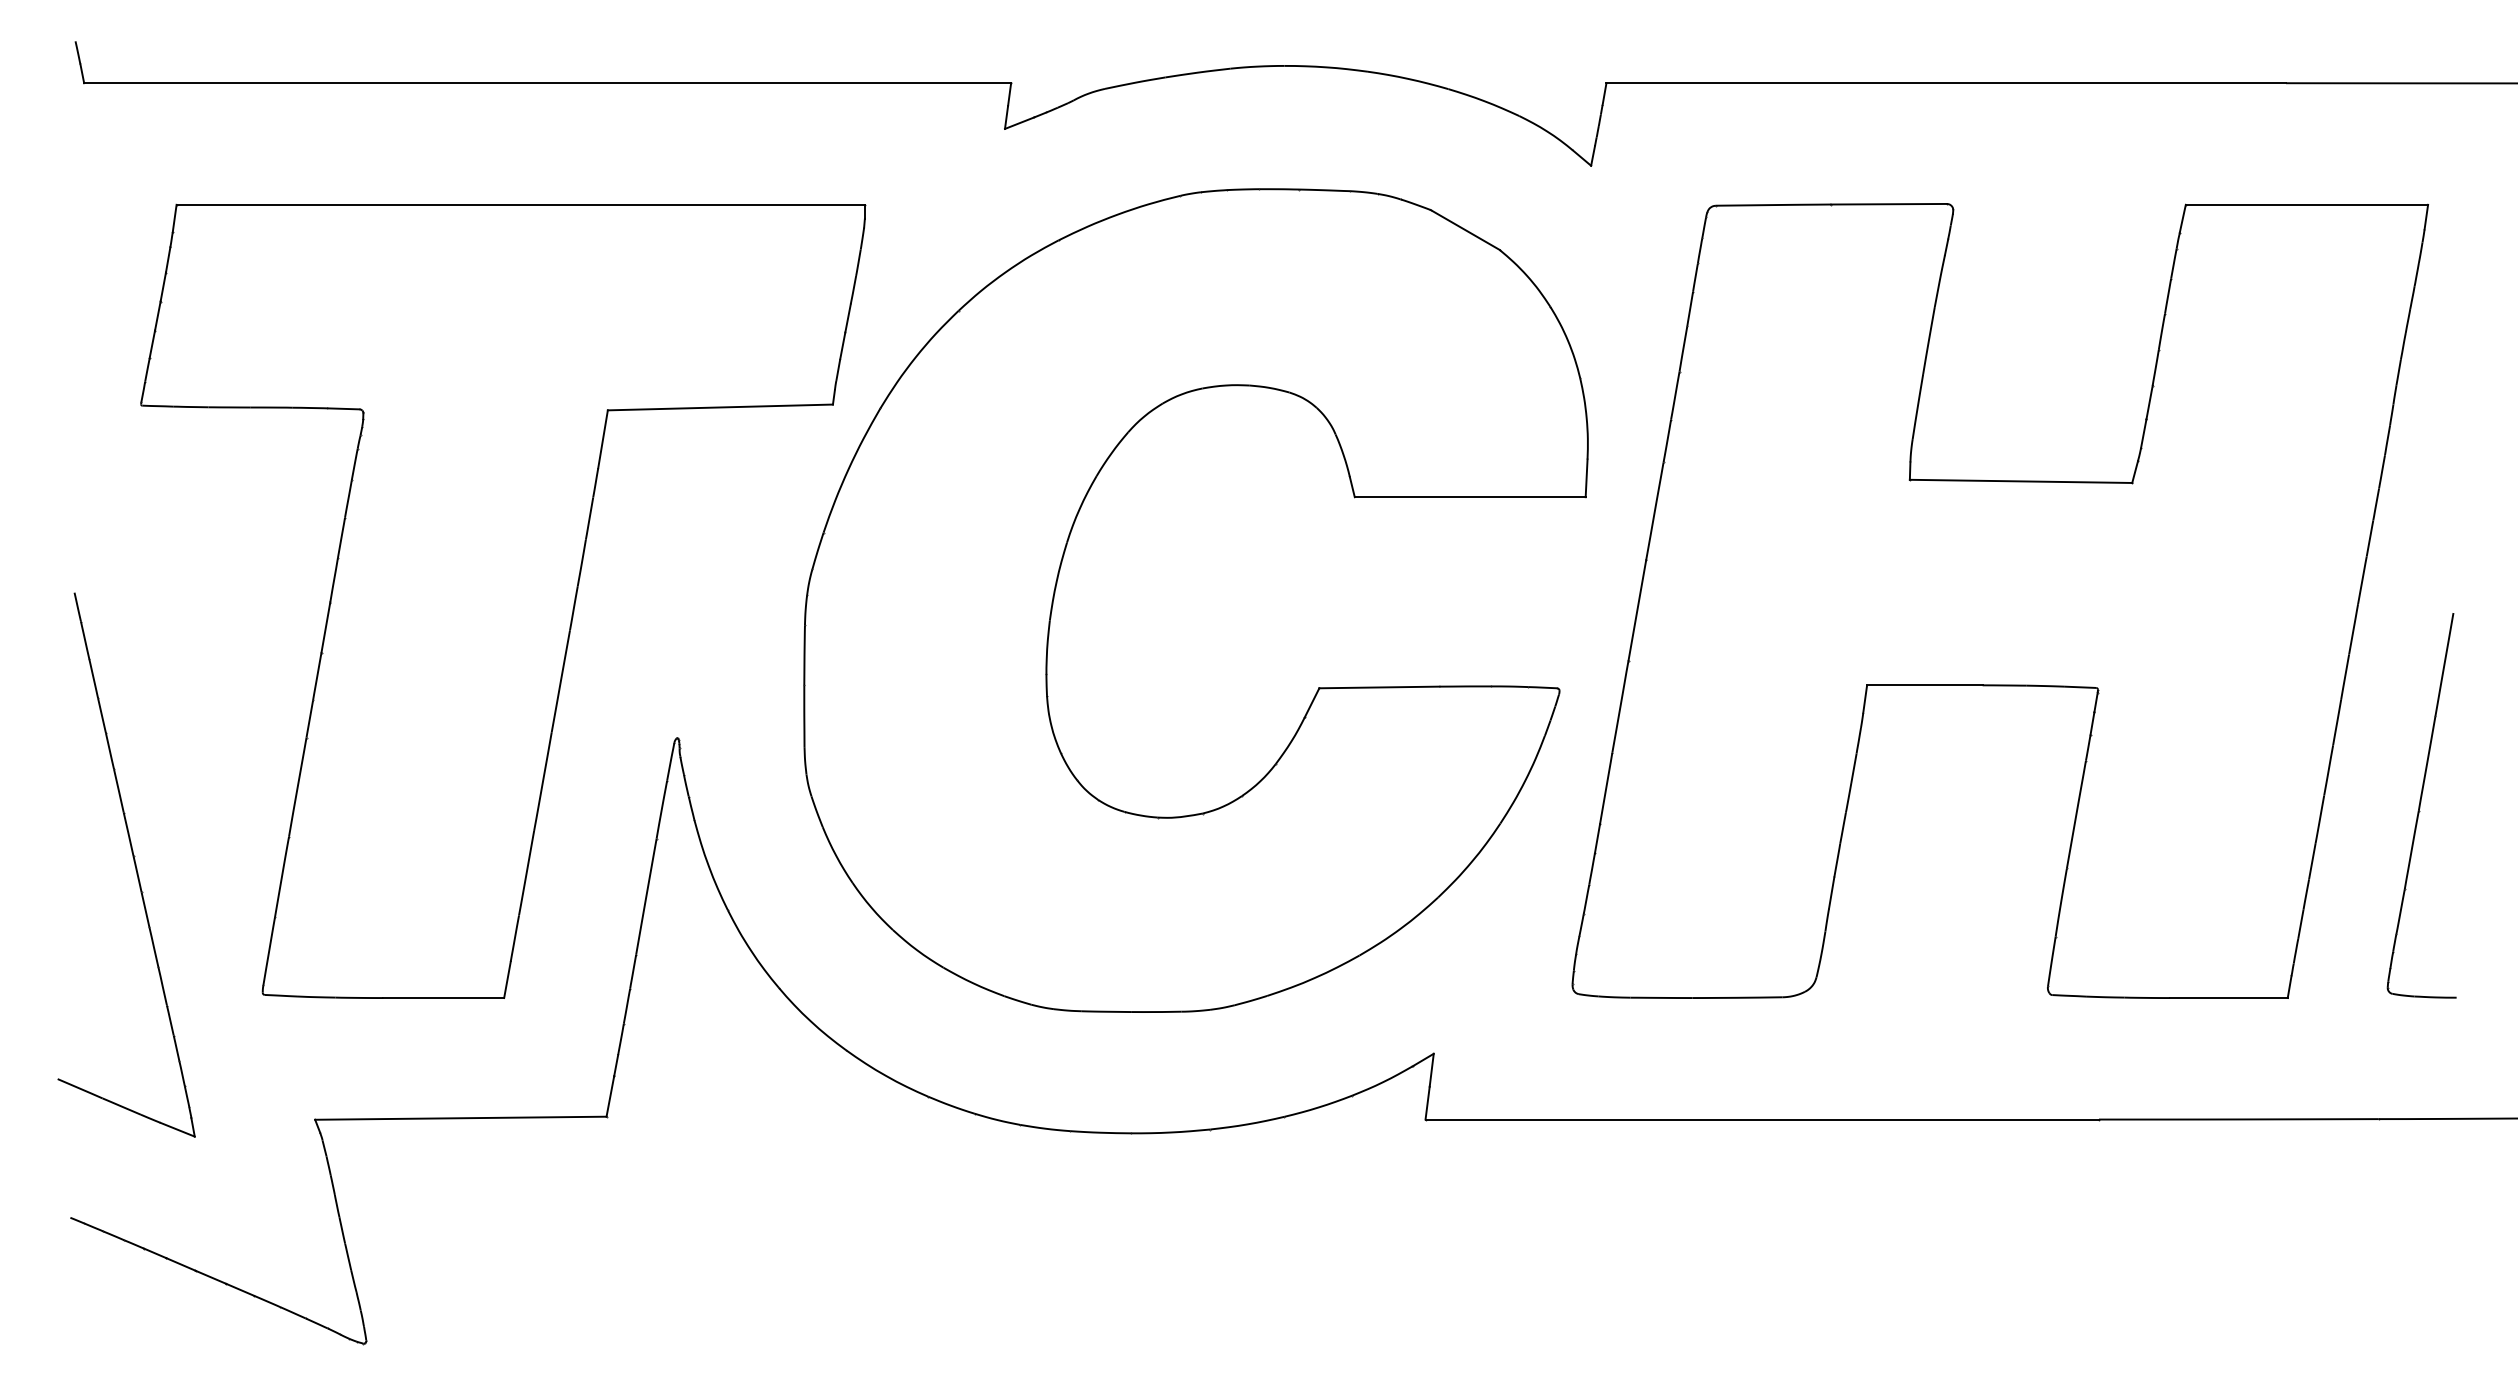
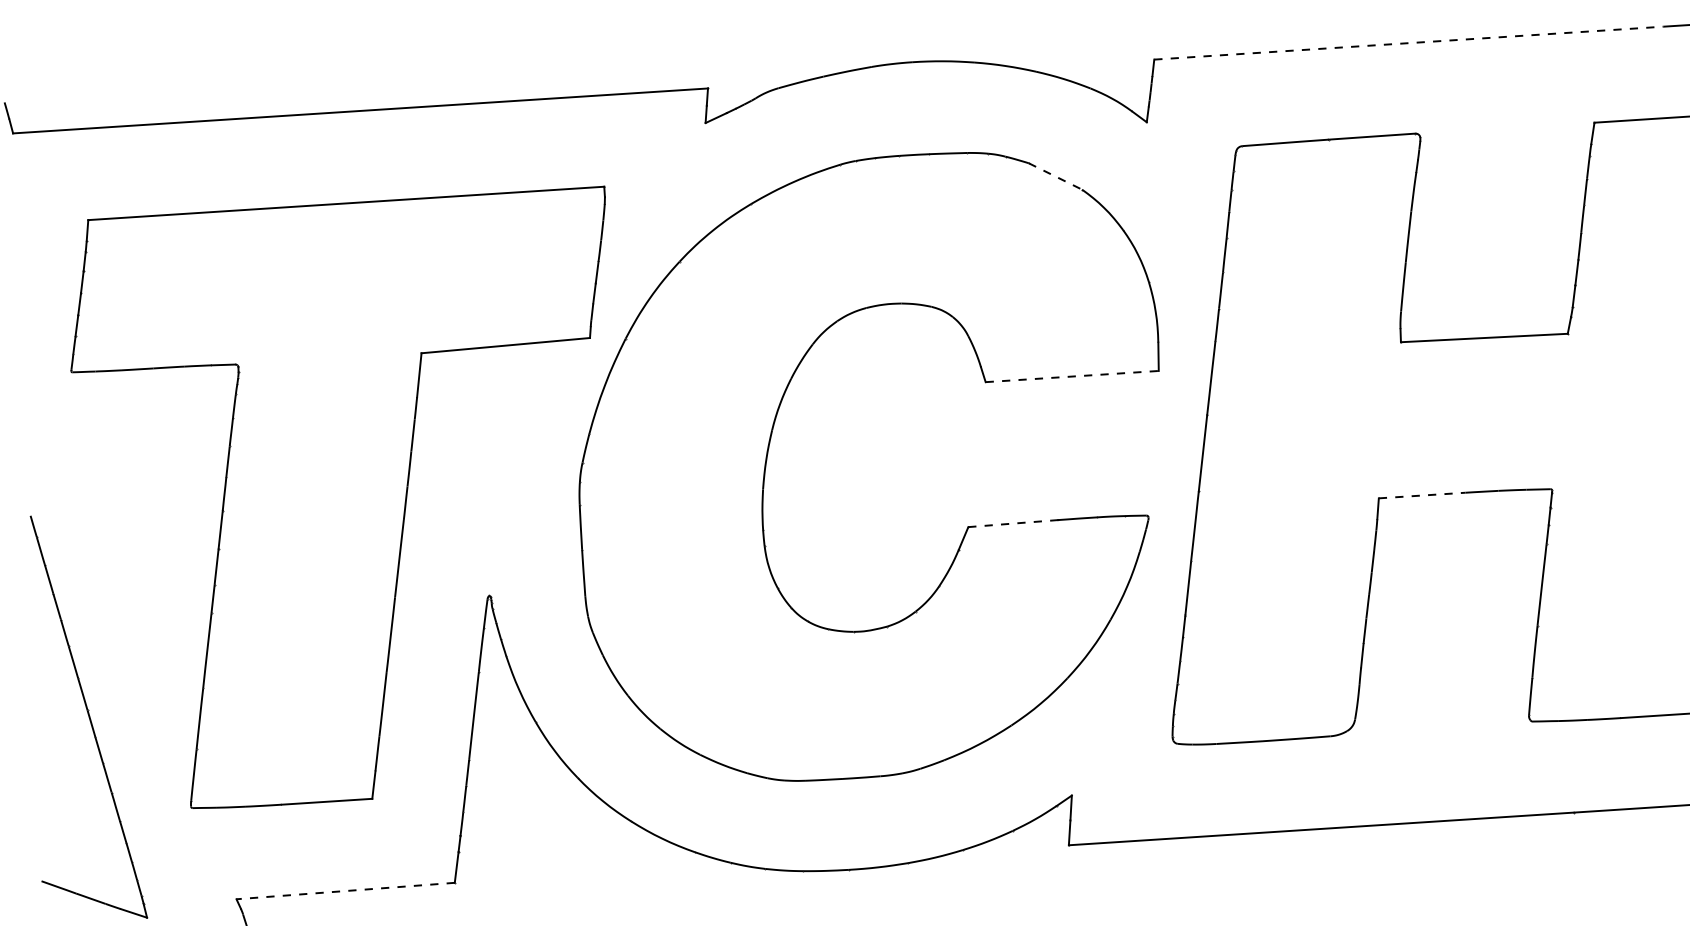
line: (1946, 83) -> (1409, 43), solid -> dashed
line: (1465, 229) -> (1055, 176), solid -> dashed
line: (1470, 497) -> (1072, 376), solid -> dashed
line: (1924, 685) -> (1421, 495), solid -> dashed
line: (1378, 687) -> (1012, 523), solid -> dashed
line: (460, 1118) -> (345, 891), solid -> dashed

